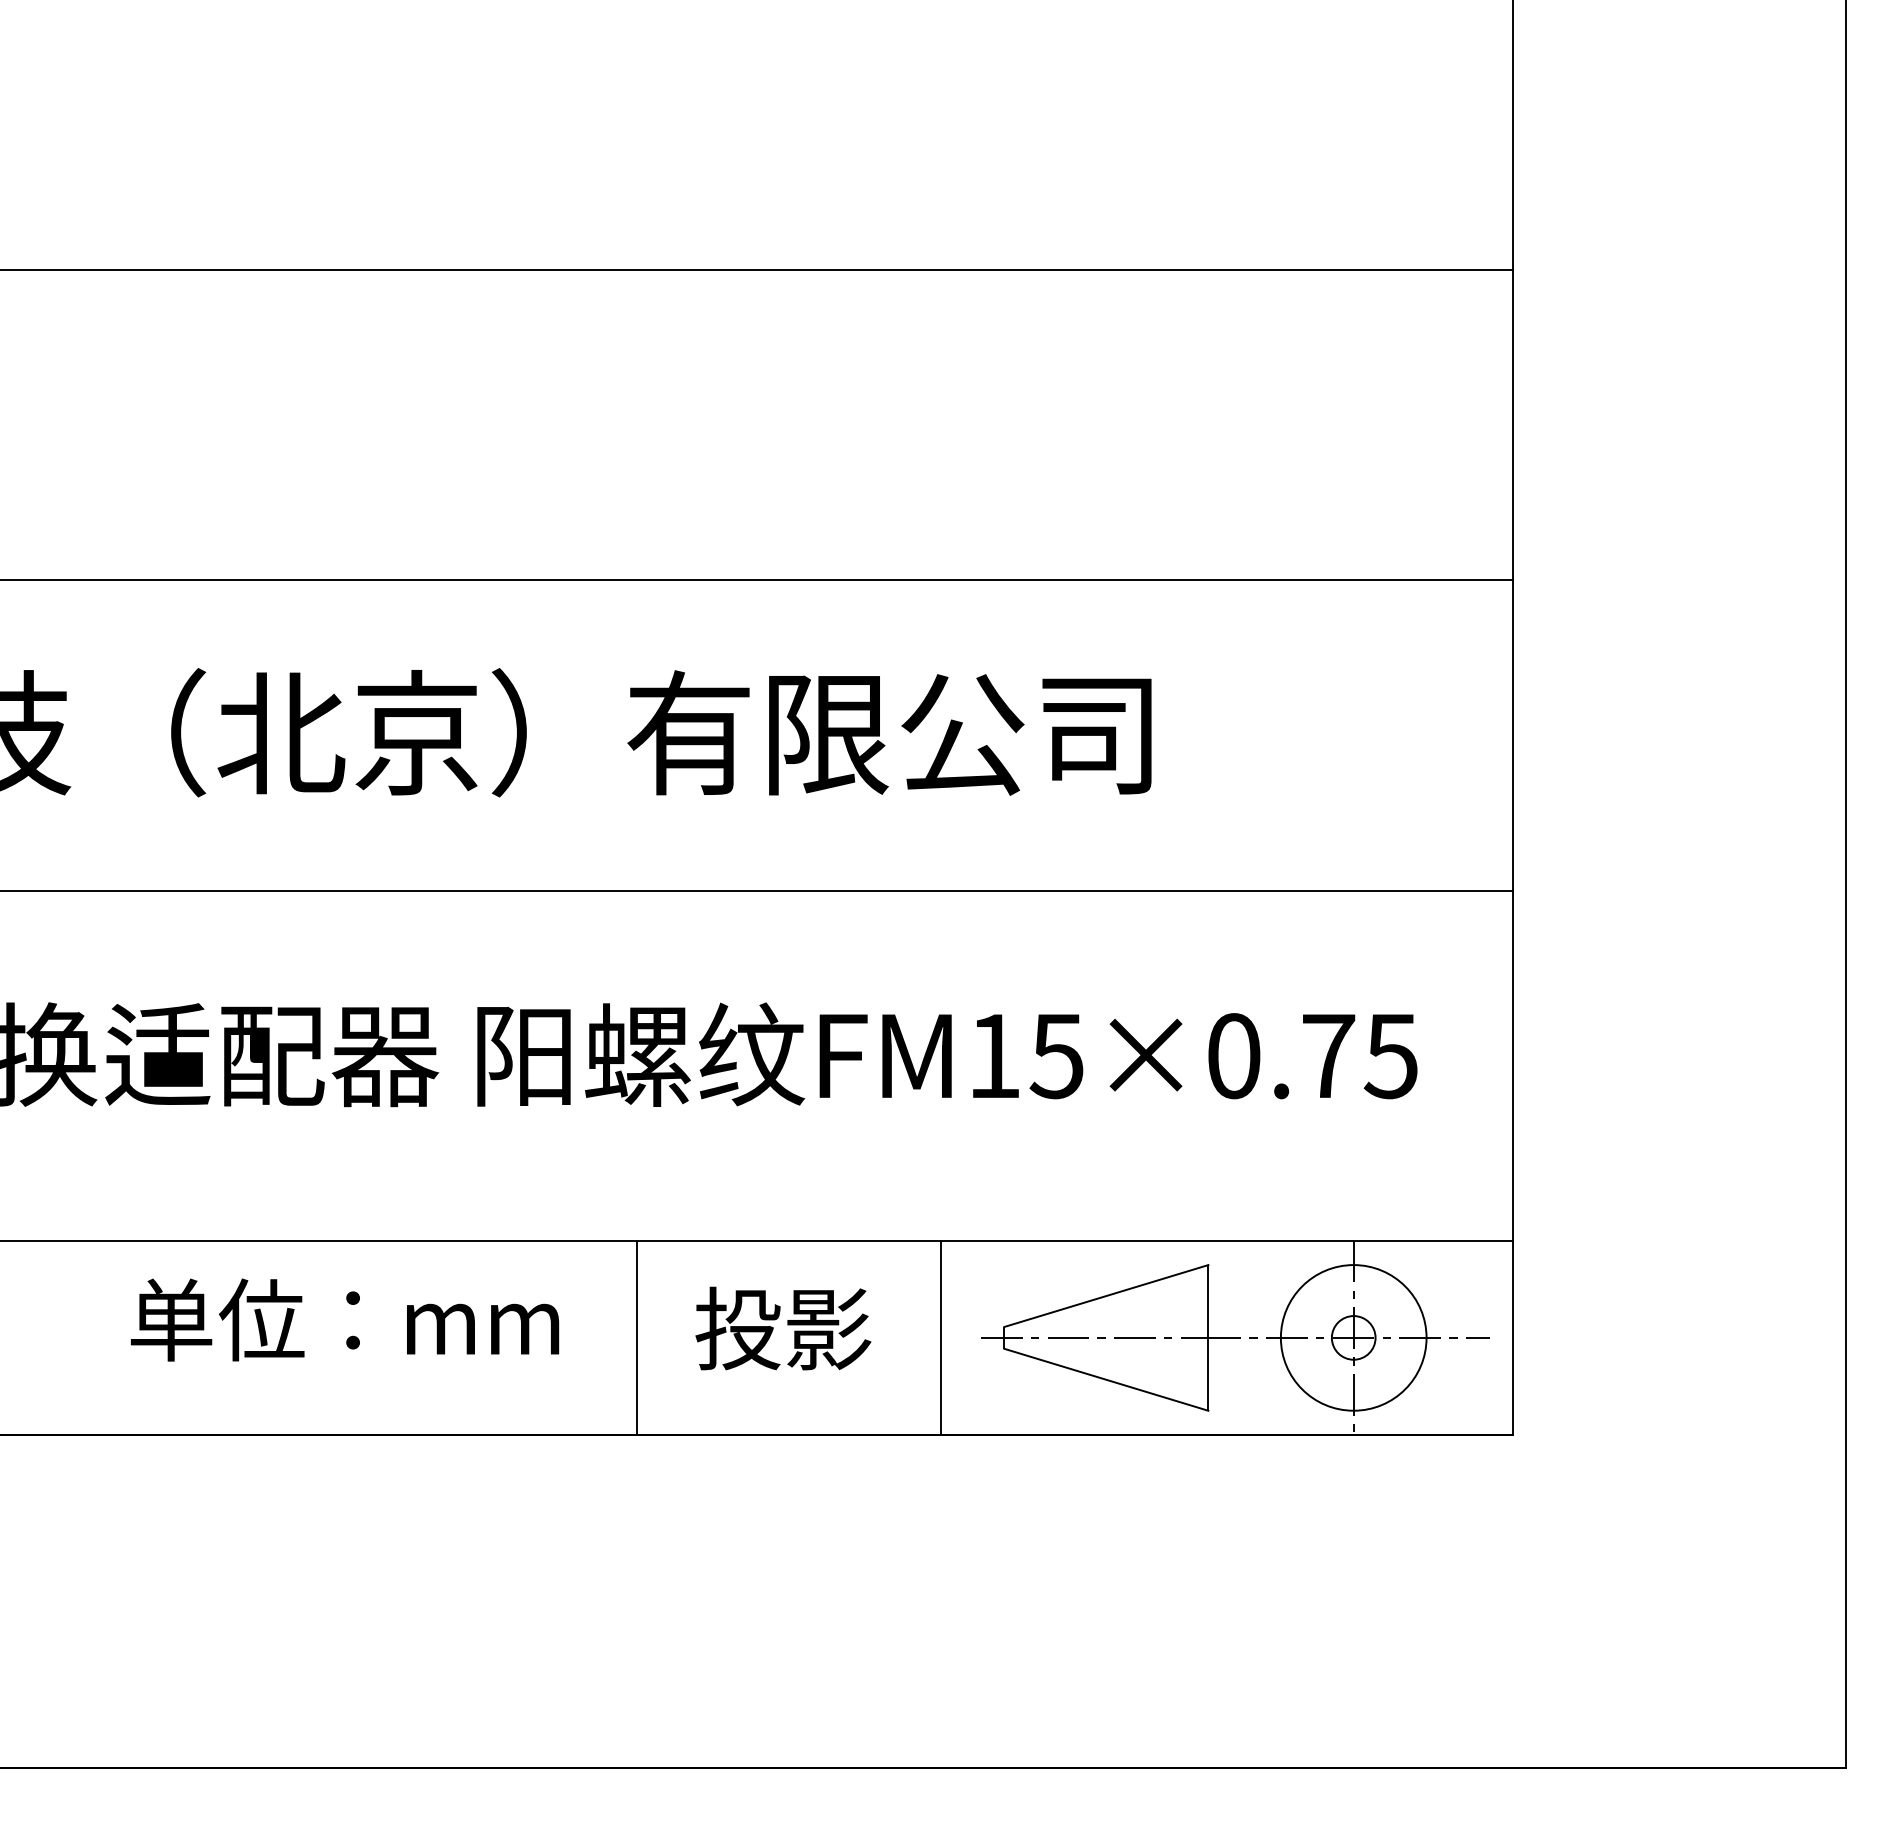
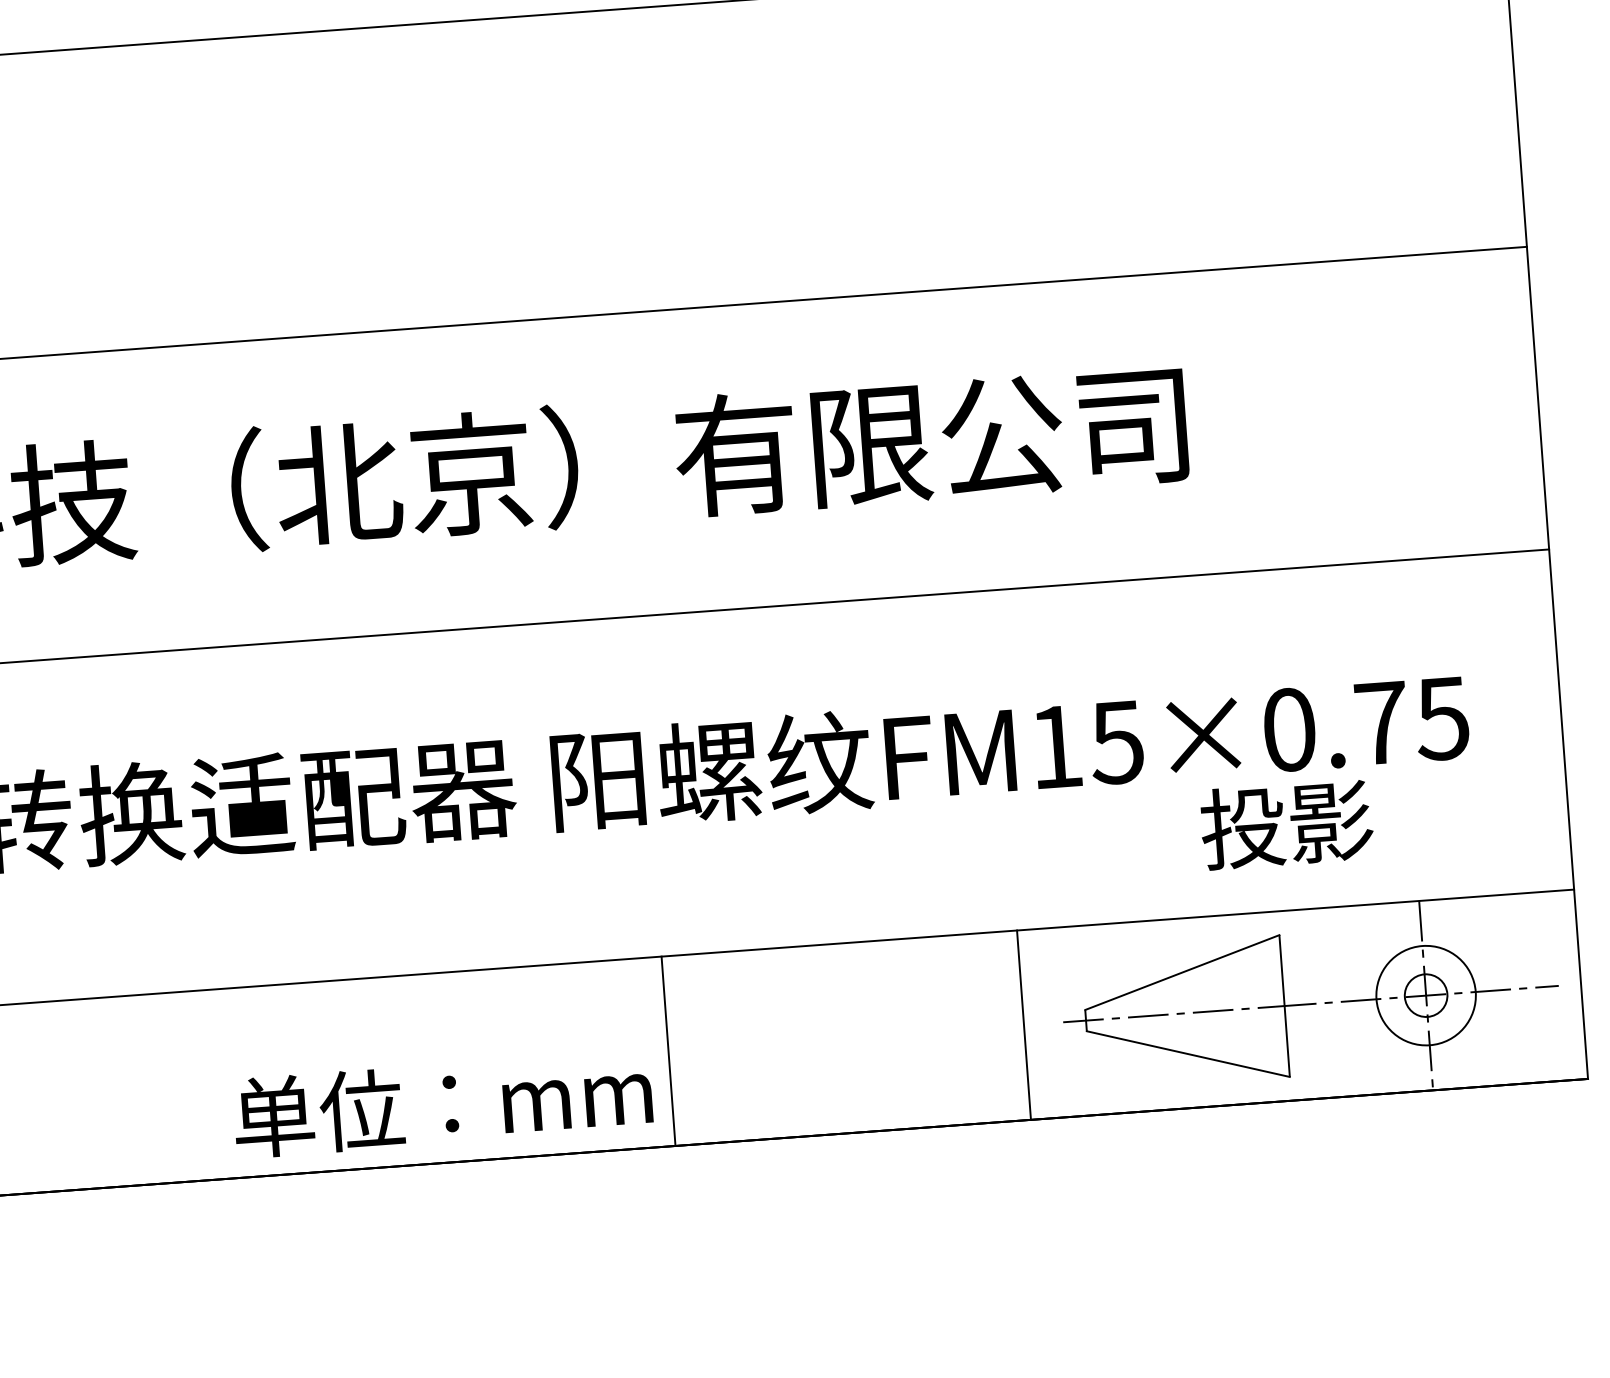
text: (345, 1319) -> (443, 1103), moved
text: (783, 1328) -> (1287, 824), moved
line: (636, 1337) -> (668, 1050), moved
circle: (1353, 1337) -> (1425, 995), size x0.7

